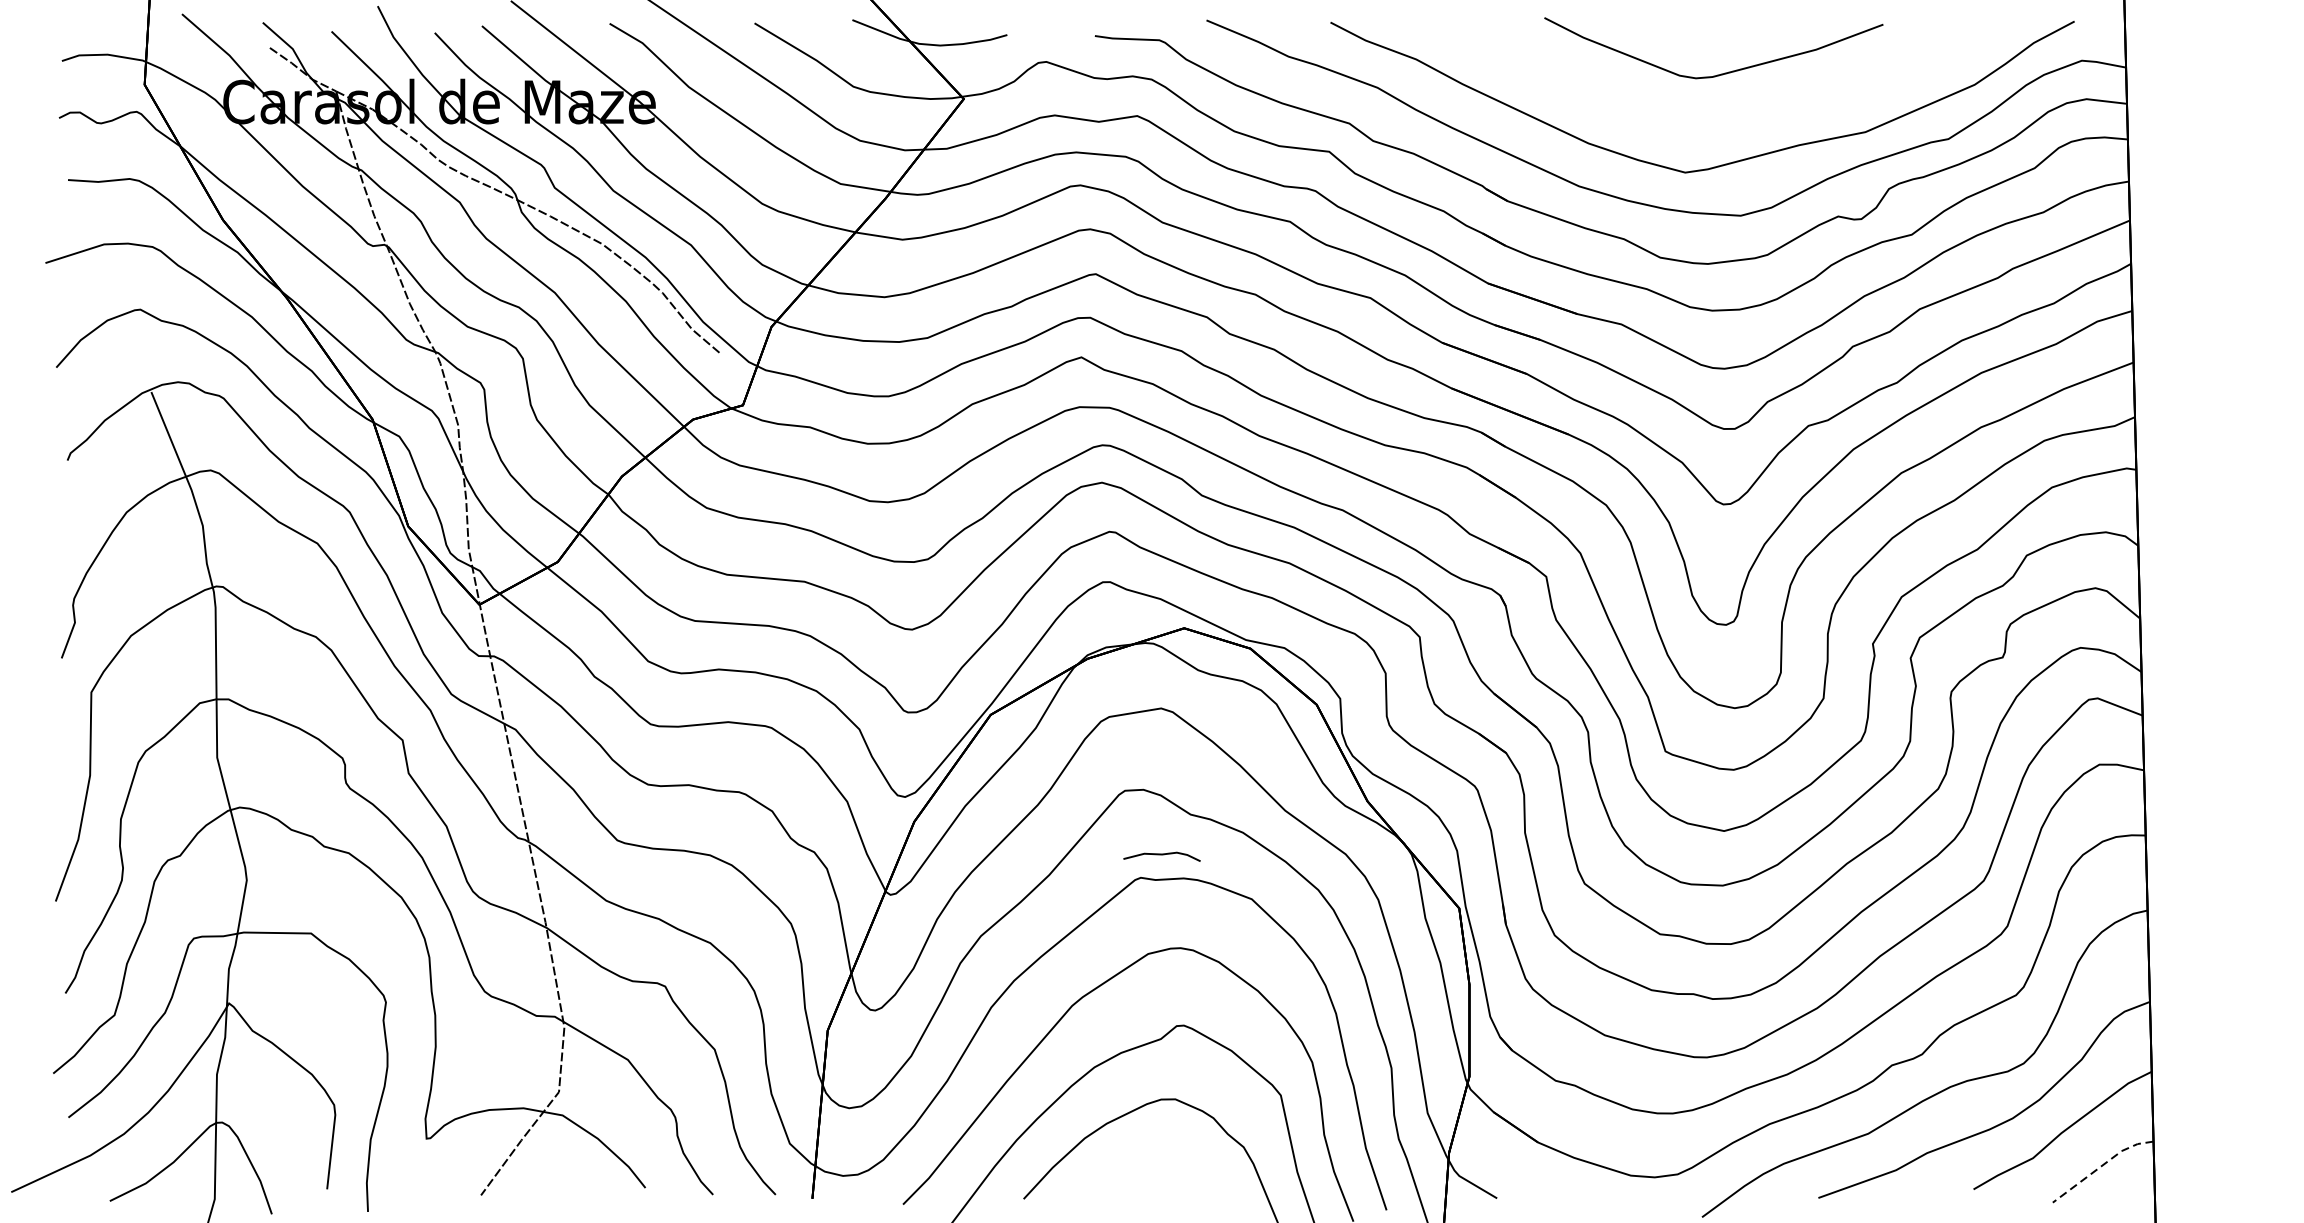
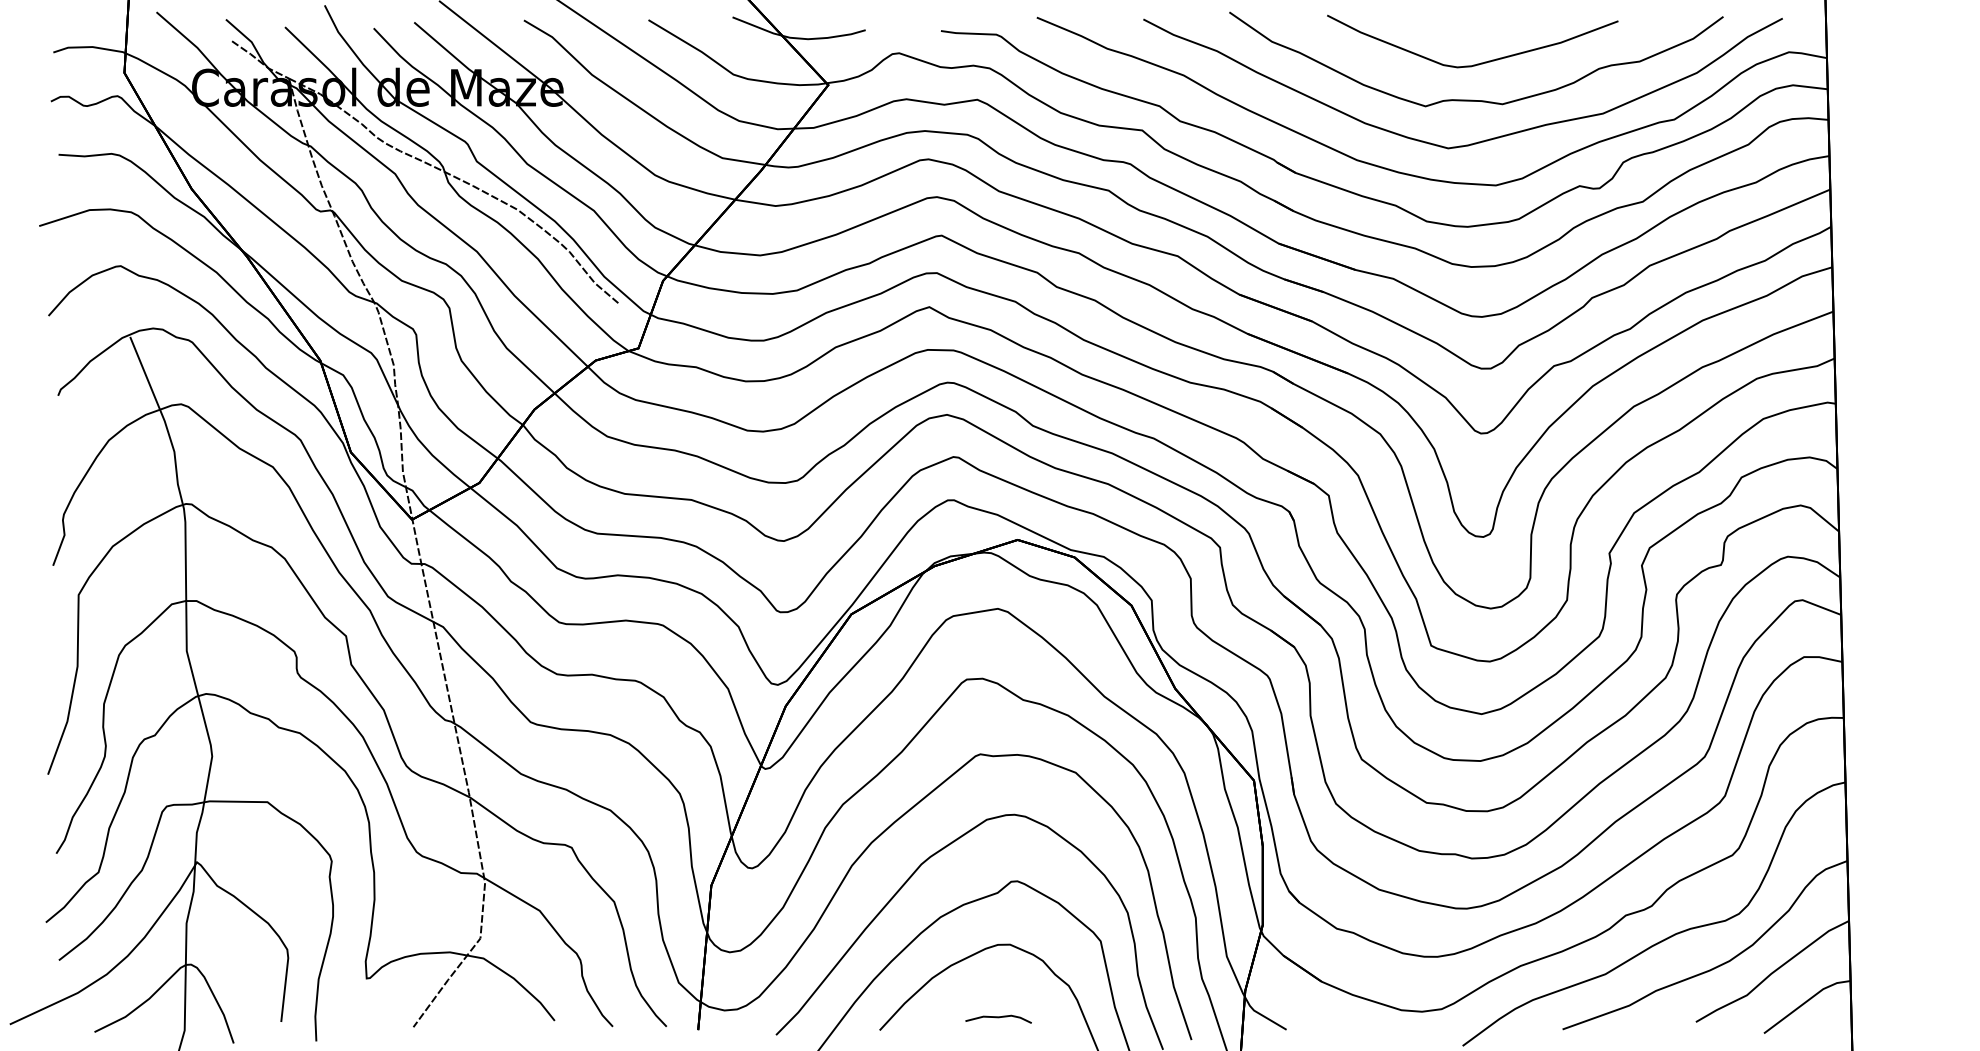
curve: (1713, 115) -> (1472, 99), added
curve: (1161, 855) -> (998, 1018), moved
line: (2101, 1166) -> (1805, 1002), dashed -> solid

